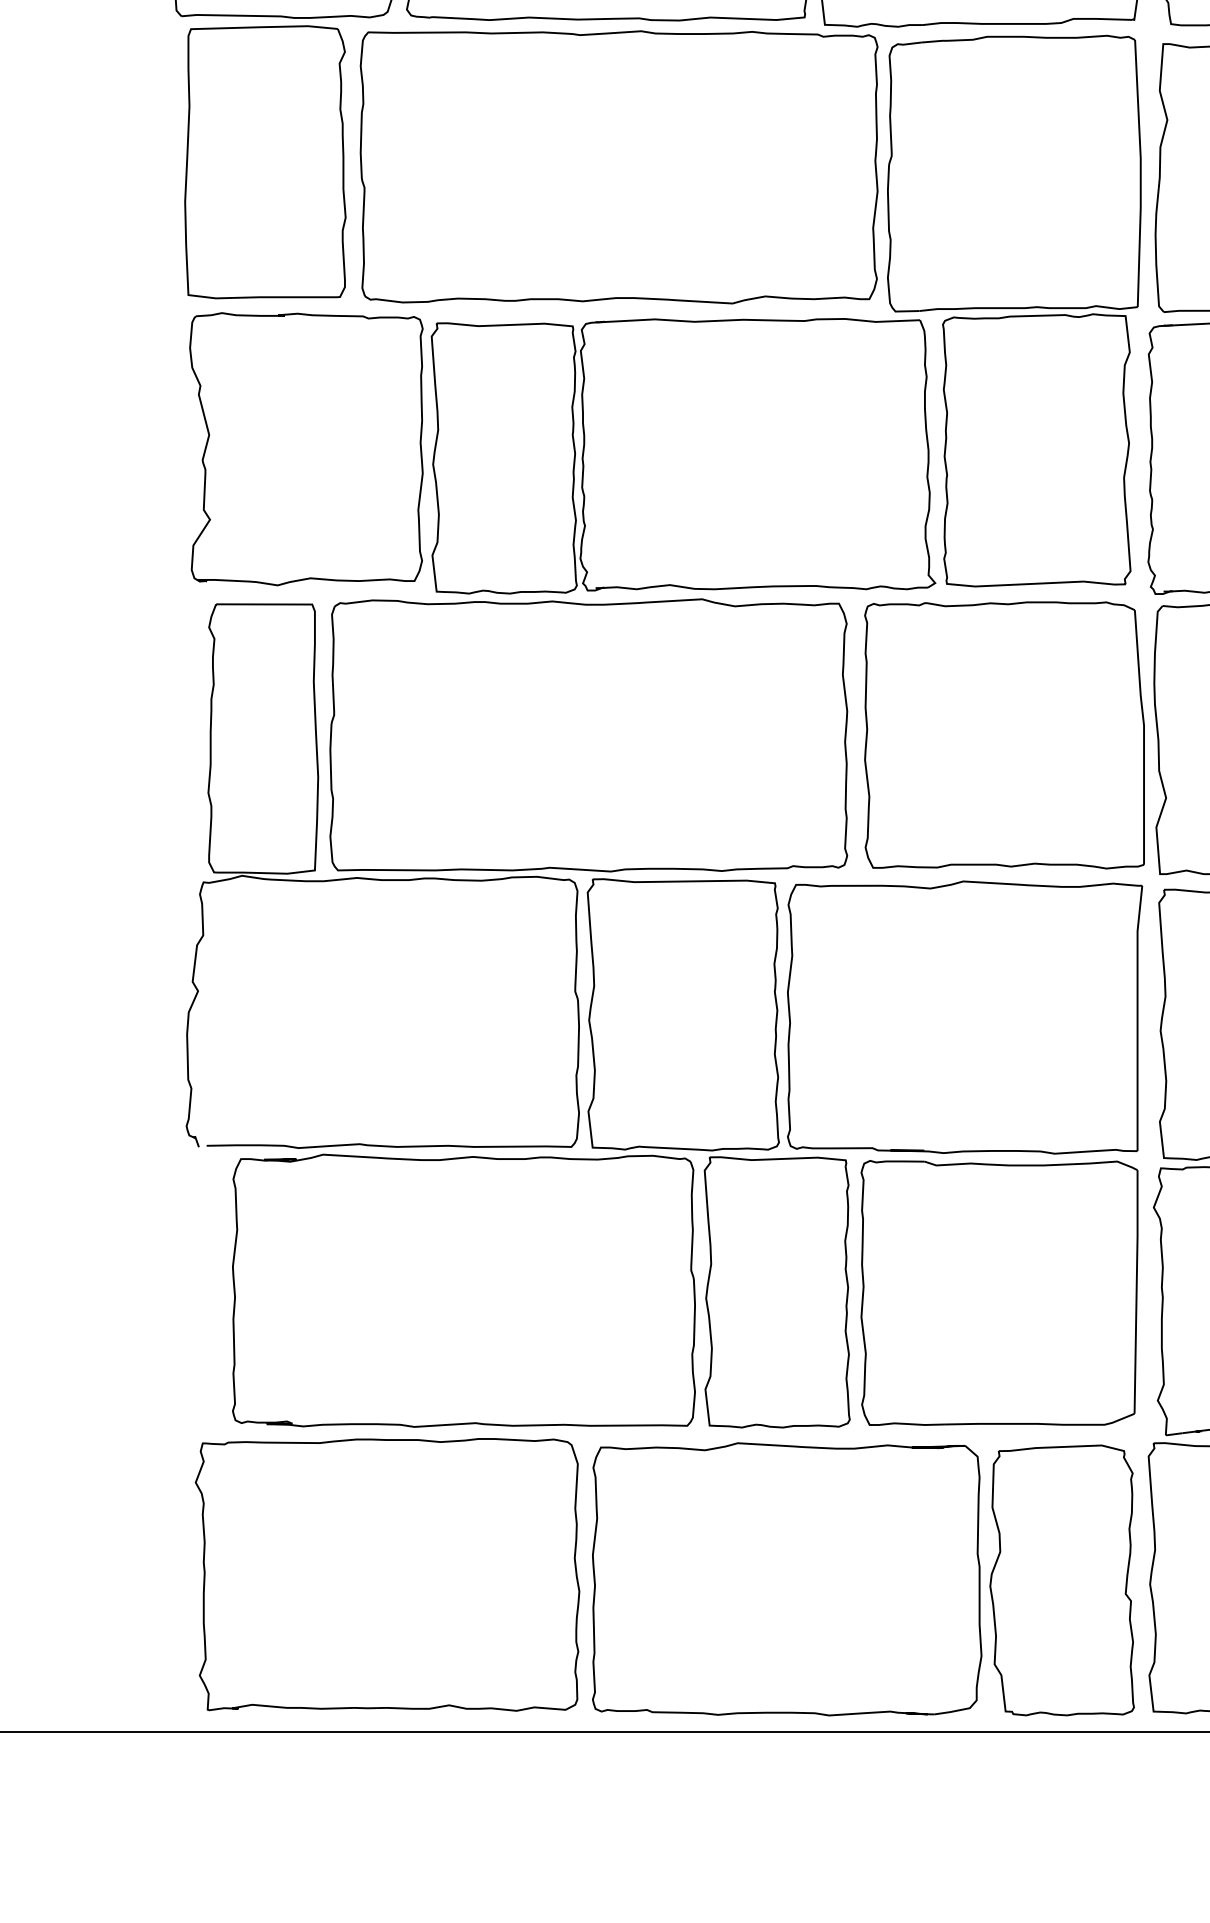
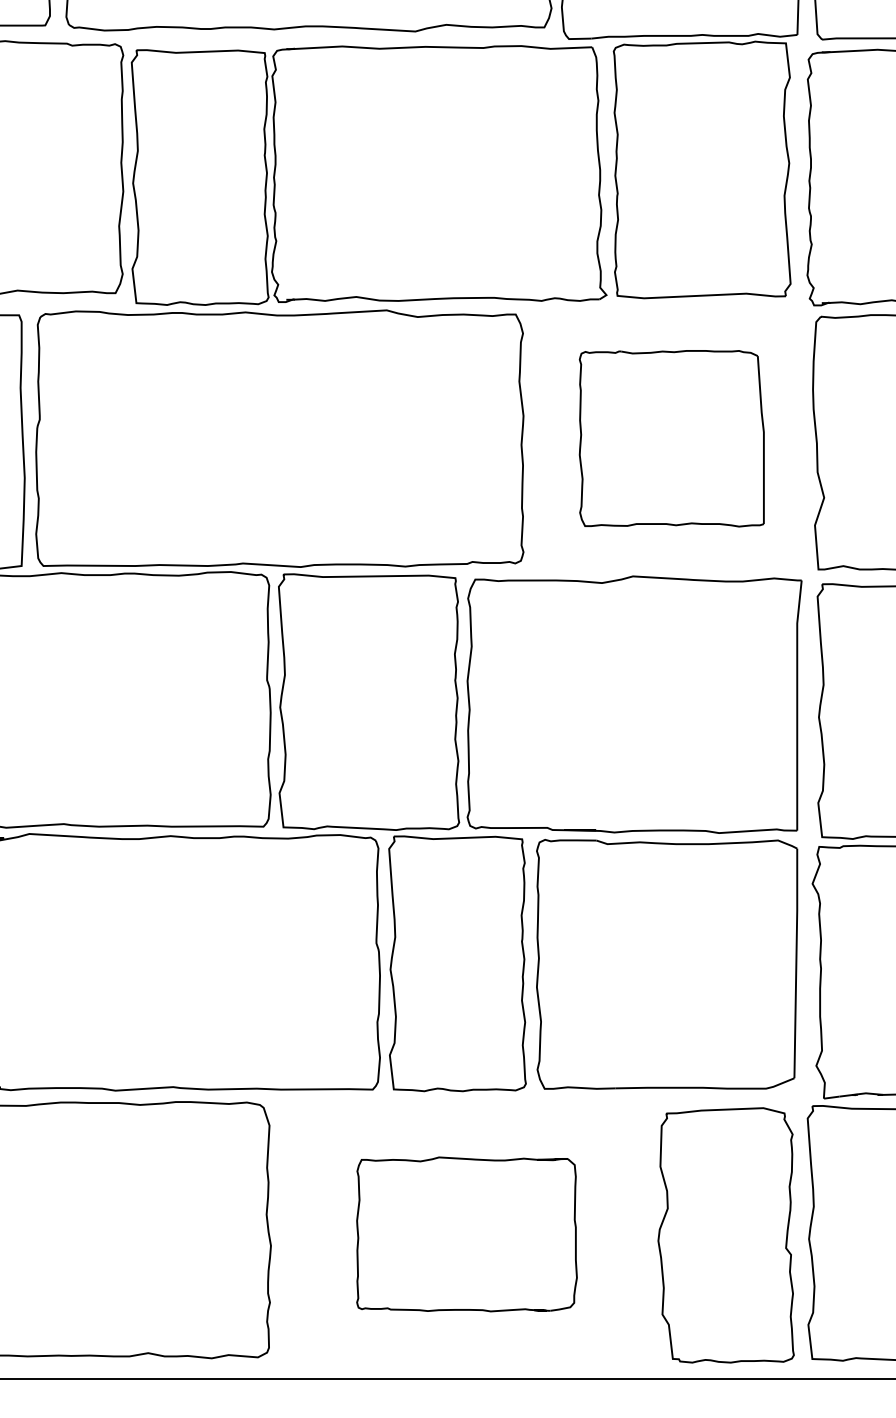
part: (1004, 735) -> (671, 438), size x0.7
part: (787, 1579) -> (467, 1234), size x0.6

